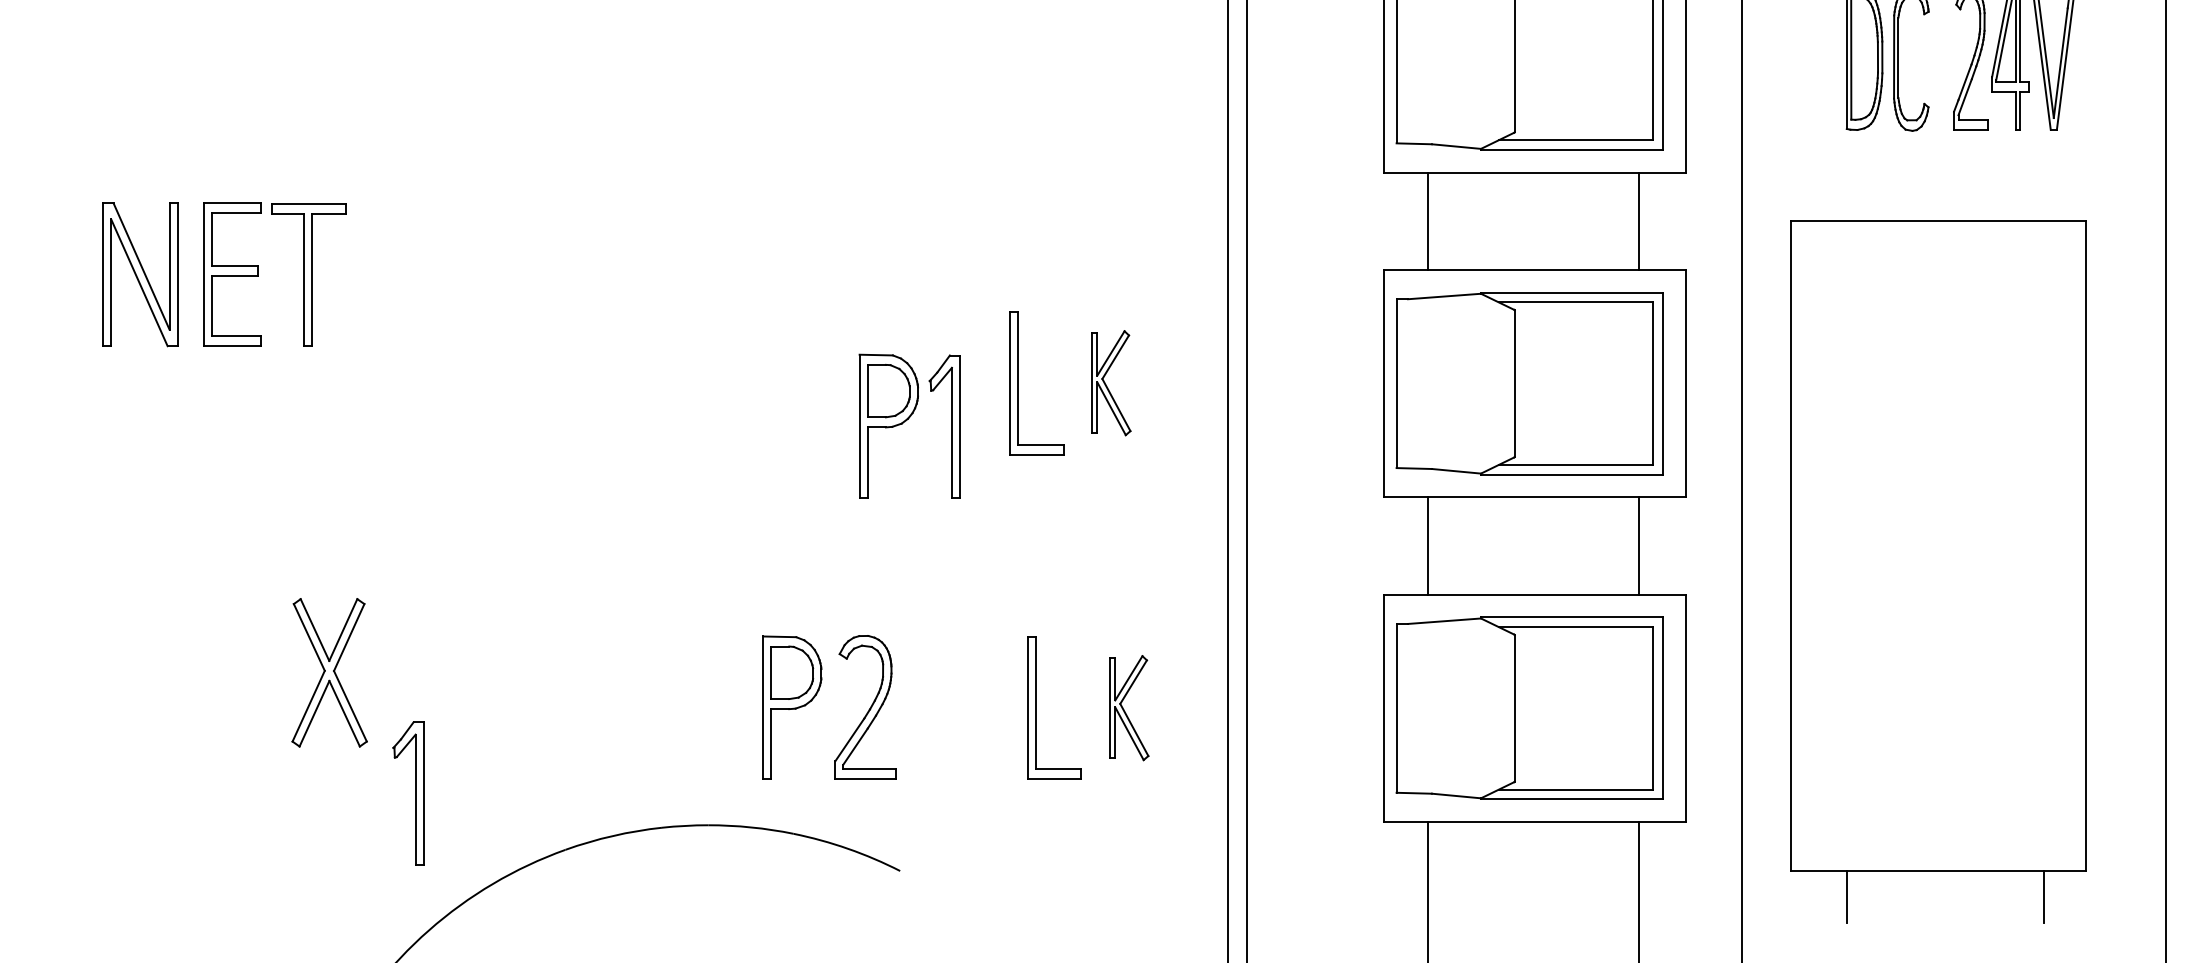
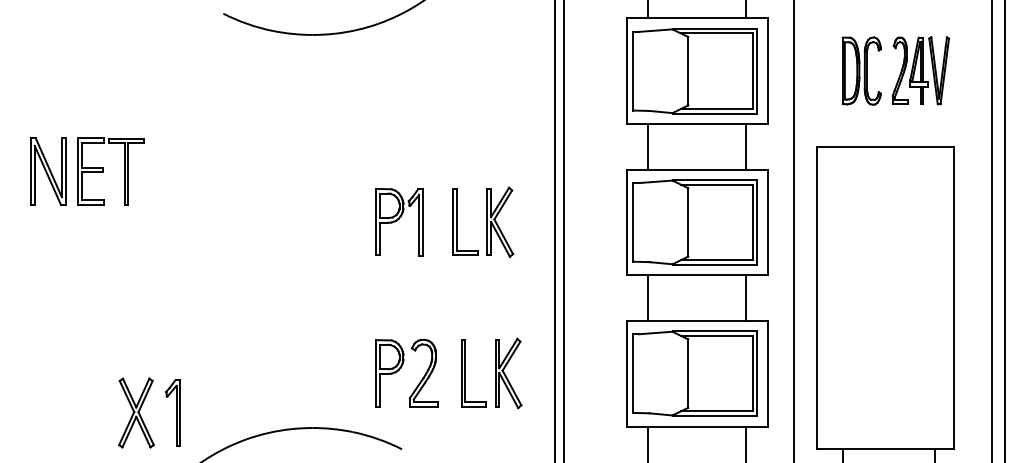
part: (1111, 381) -> (500, 221), size x1.43
part: (909, 426) -> (399, 222), moved
part: (329, 671) -> (136, 412), moved
part: (817, 697) -> (401, 368), moved
part: (1128, 708) -> (508, 373), size x1.43

